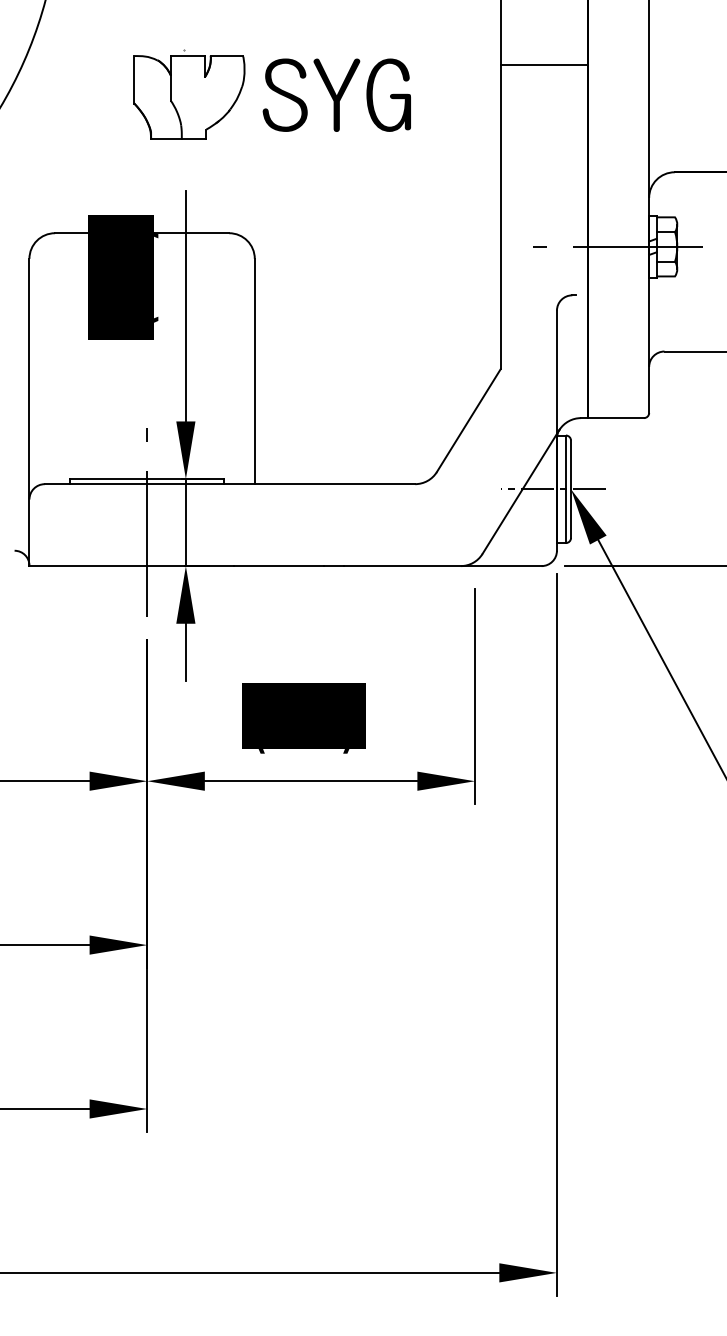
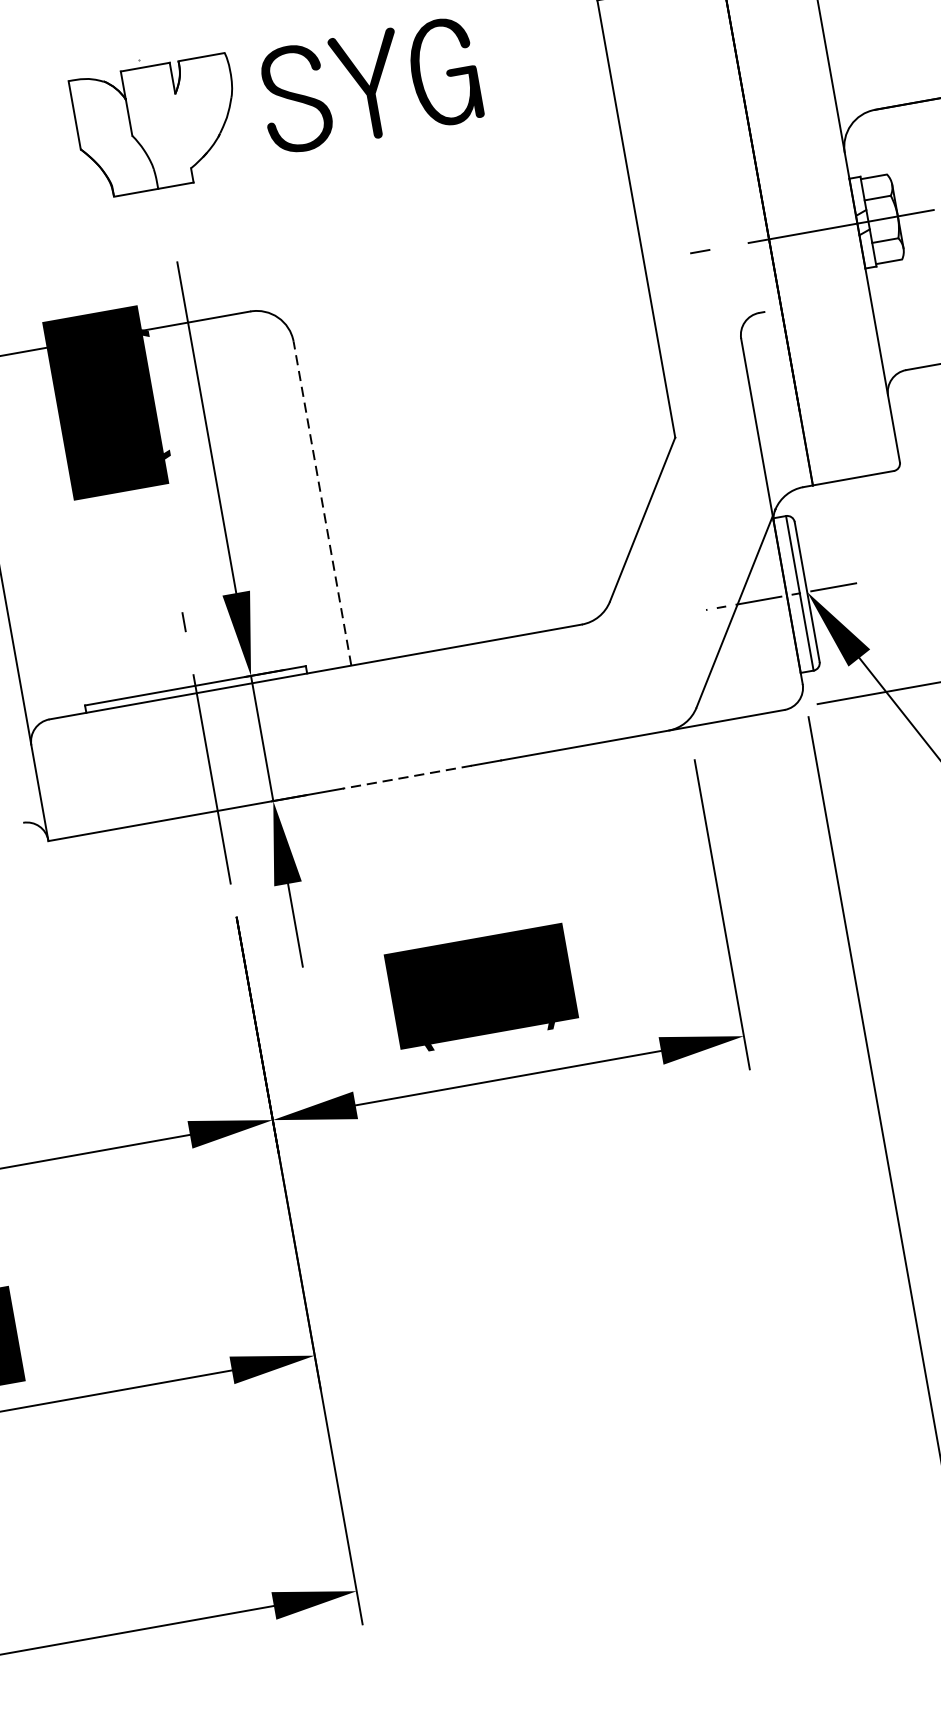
line: (254, 371) -> (322, 503), solid -> dashed
line: (279, 566) -> (407, 777), solid -> dashed

